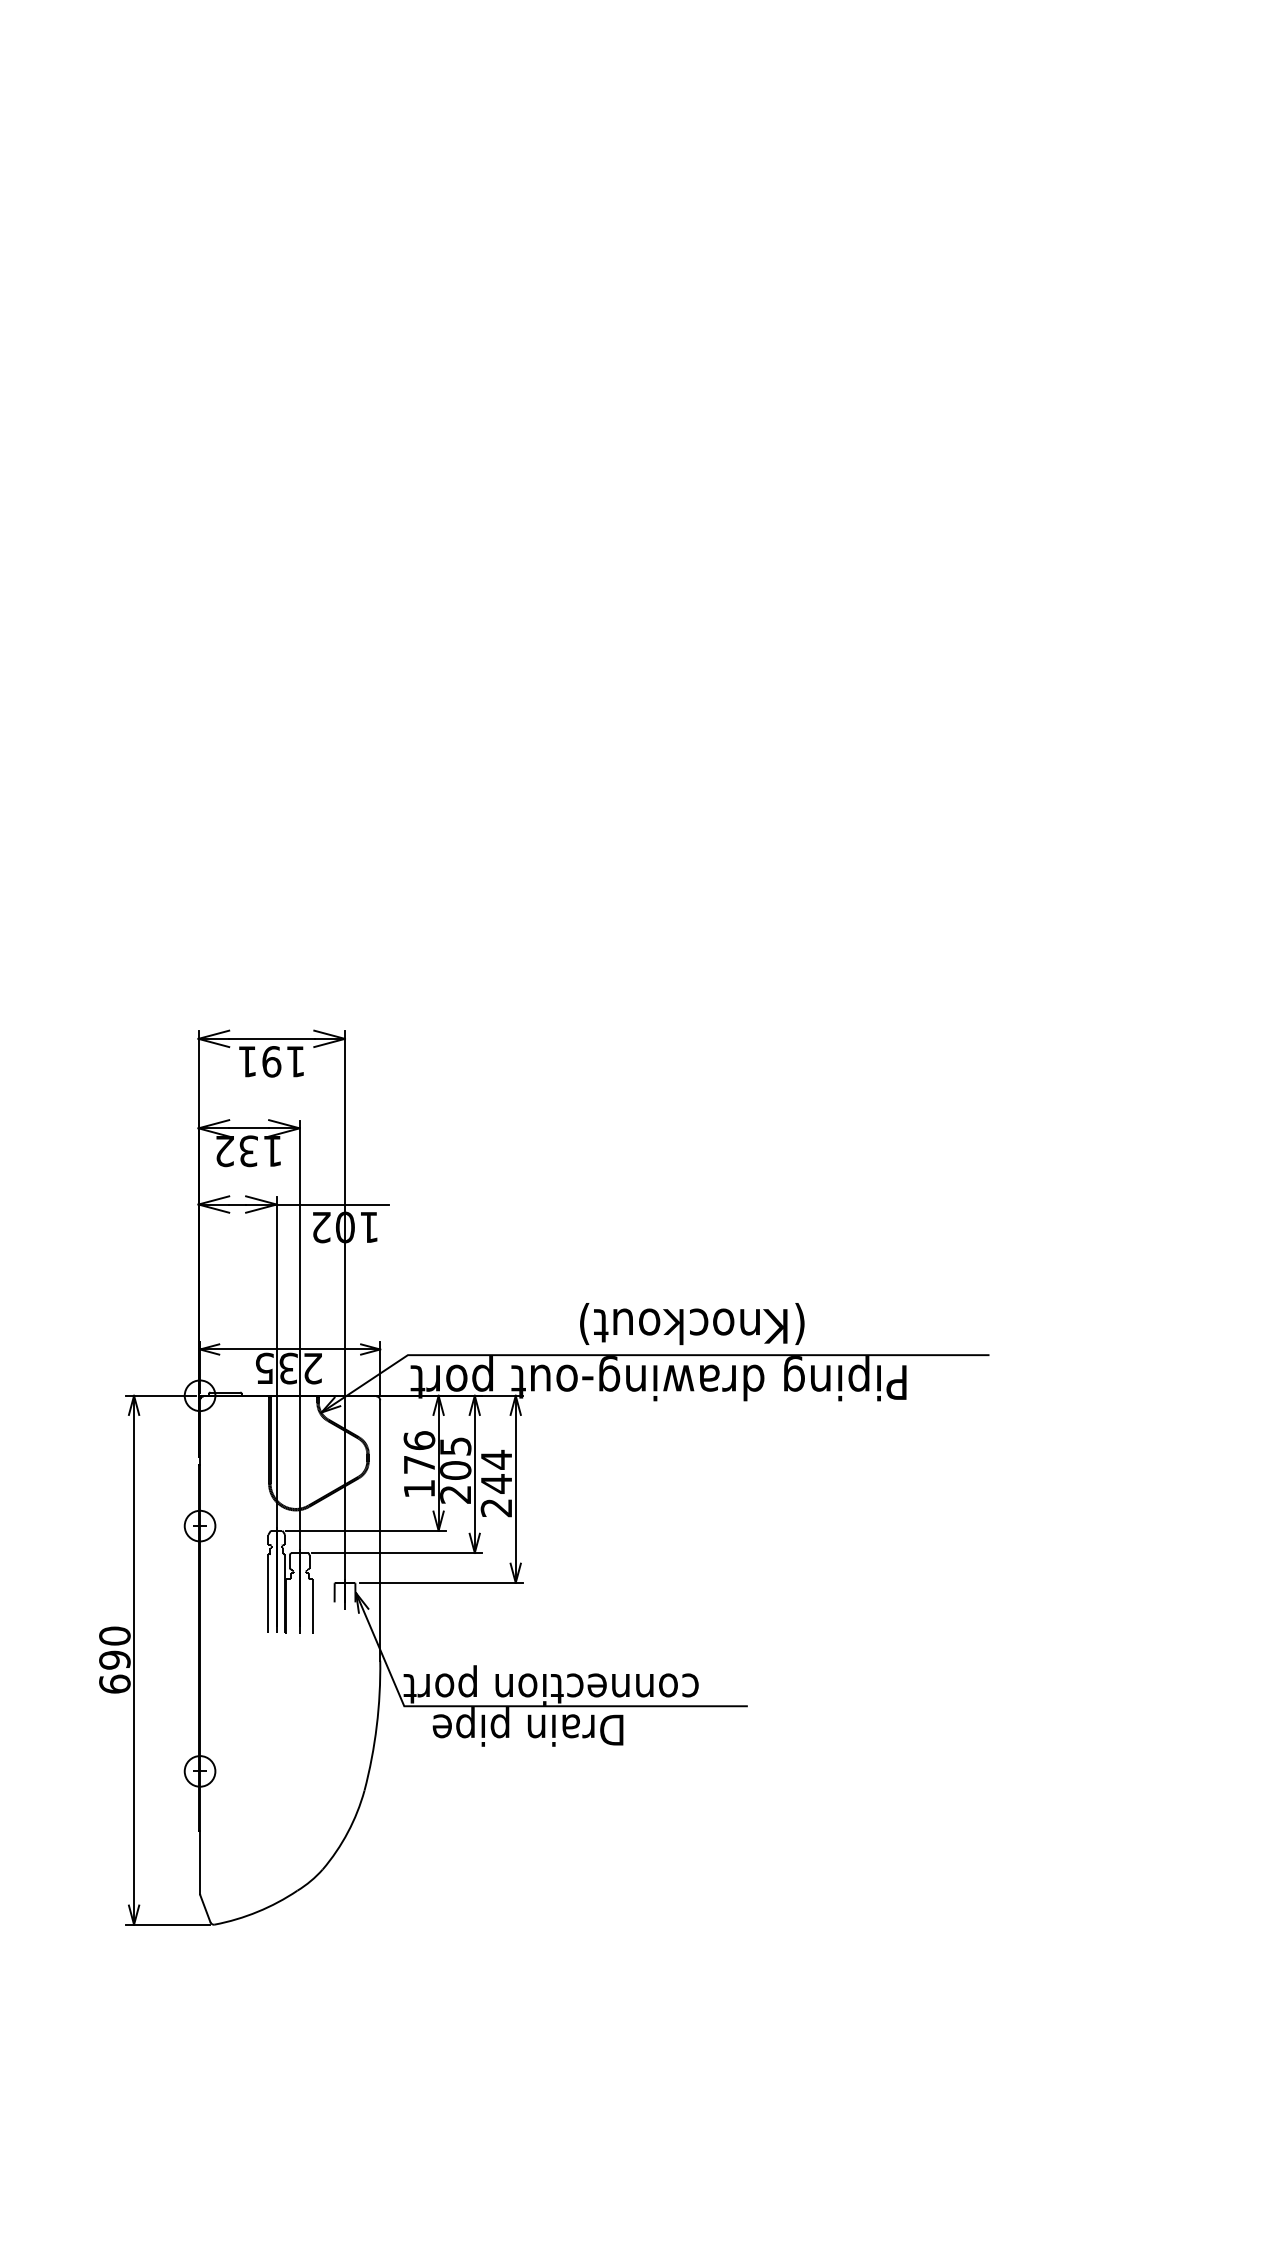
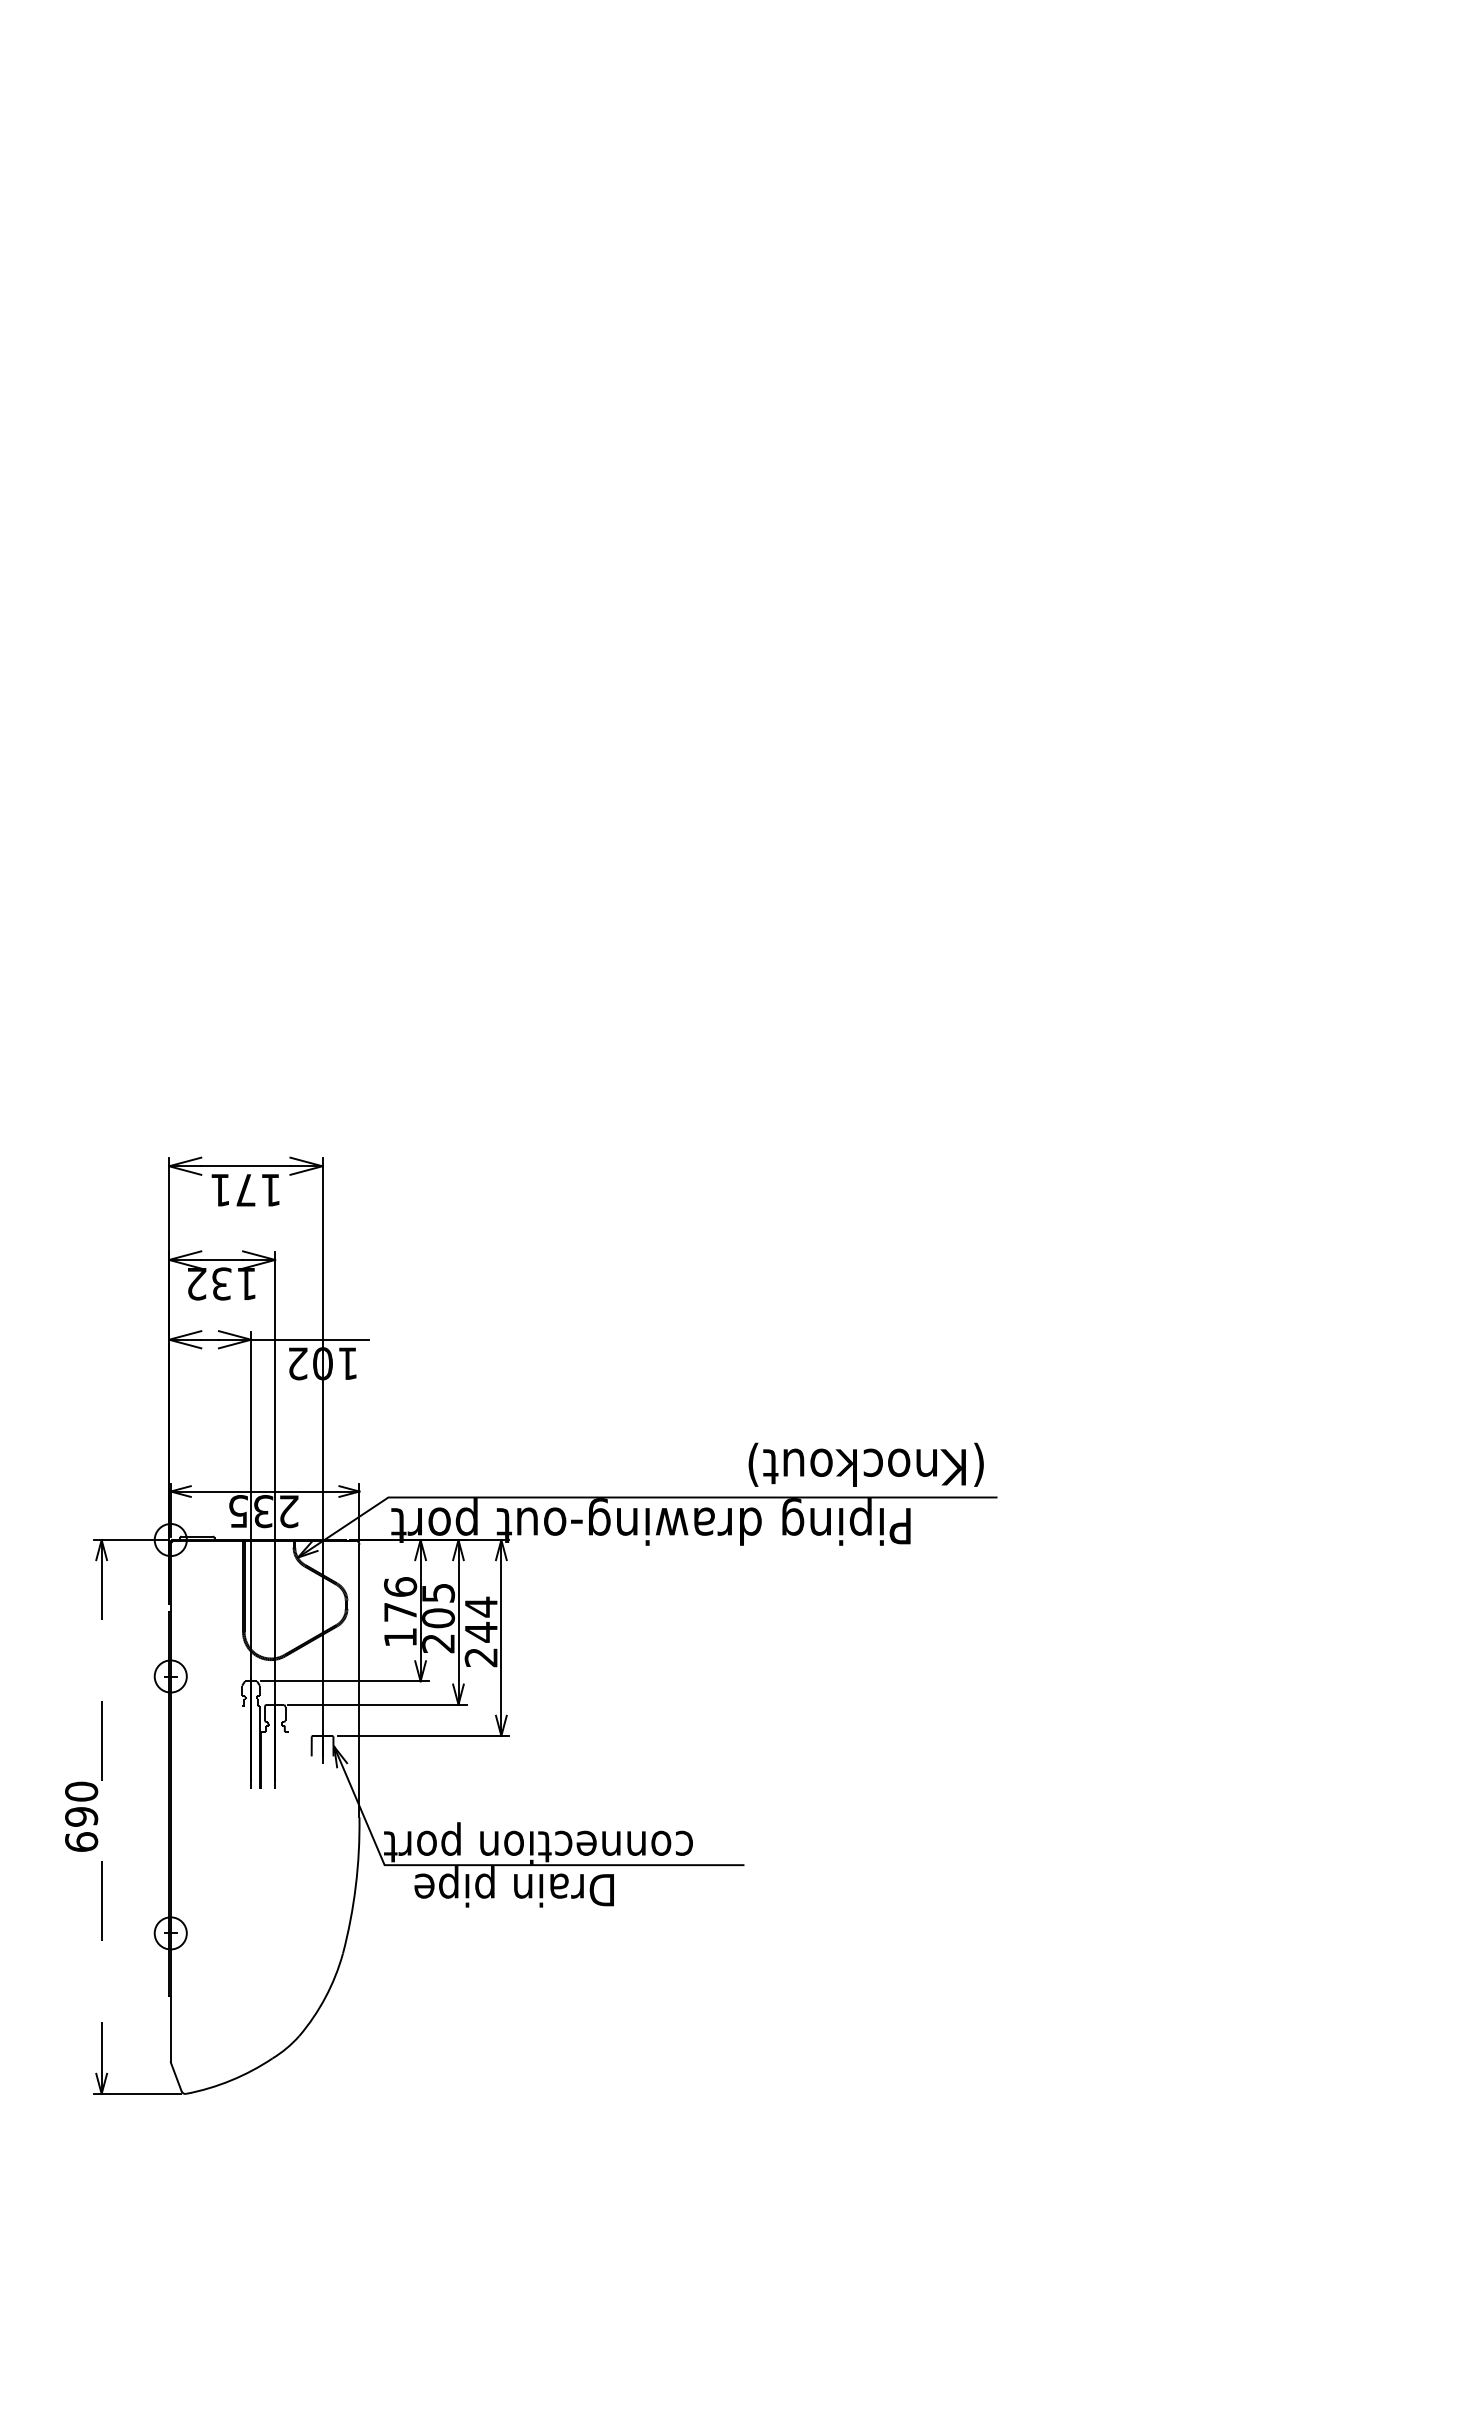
text: (271, 1061) -> (245, 1189), 191 -> 171
text: (691, 1323) -> (865, 1464), moved
line: (268, 1593) -> (242, 1747), removed
line: (313, 1606) -> (289, 1760), removed
line: (133, 1659) -> (101, 1816), solid -> dashed

